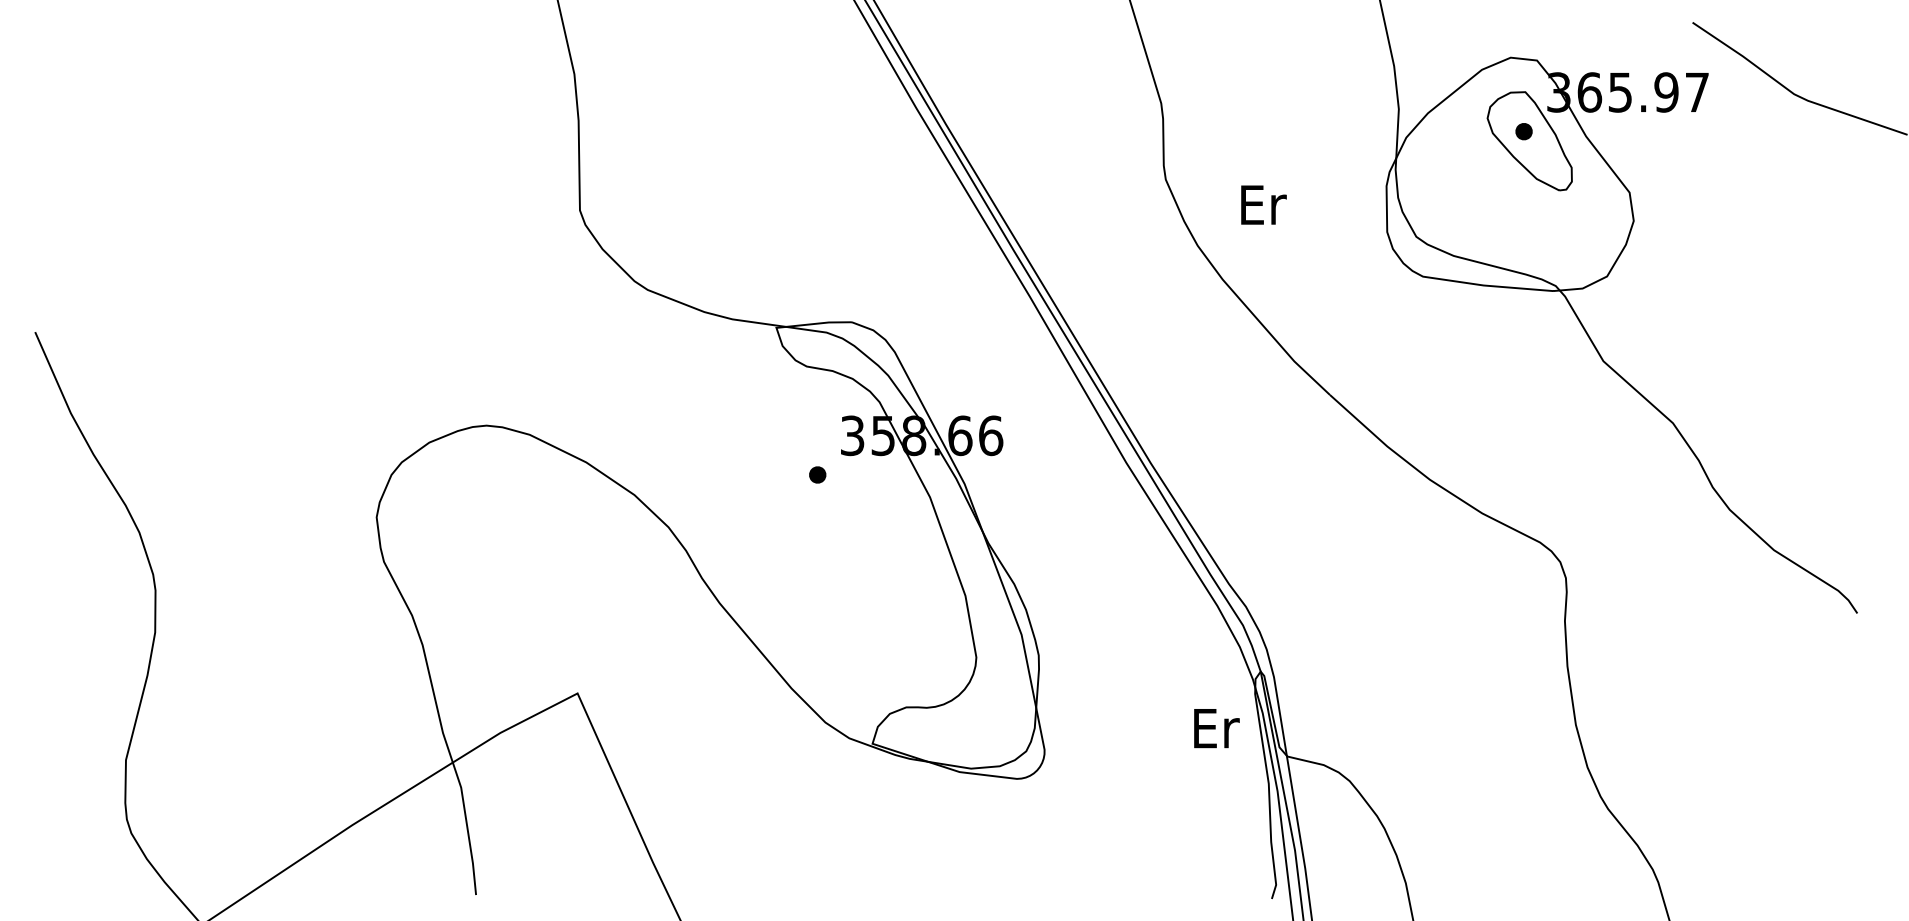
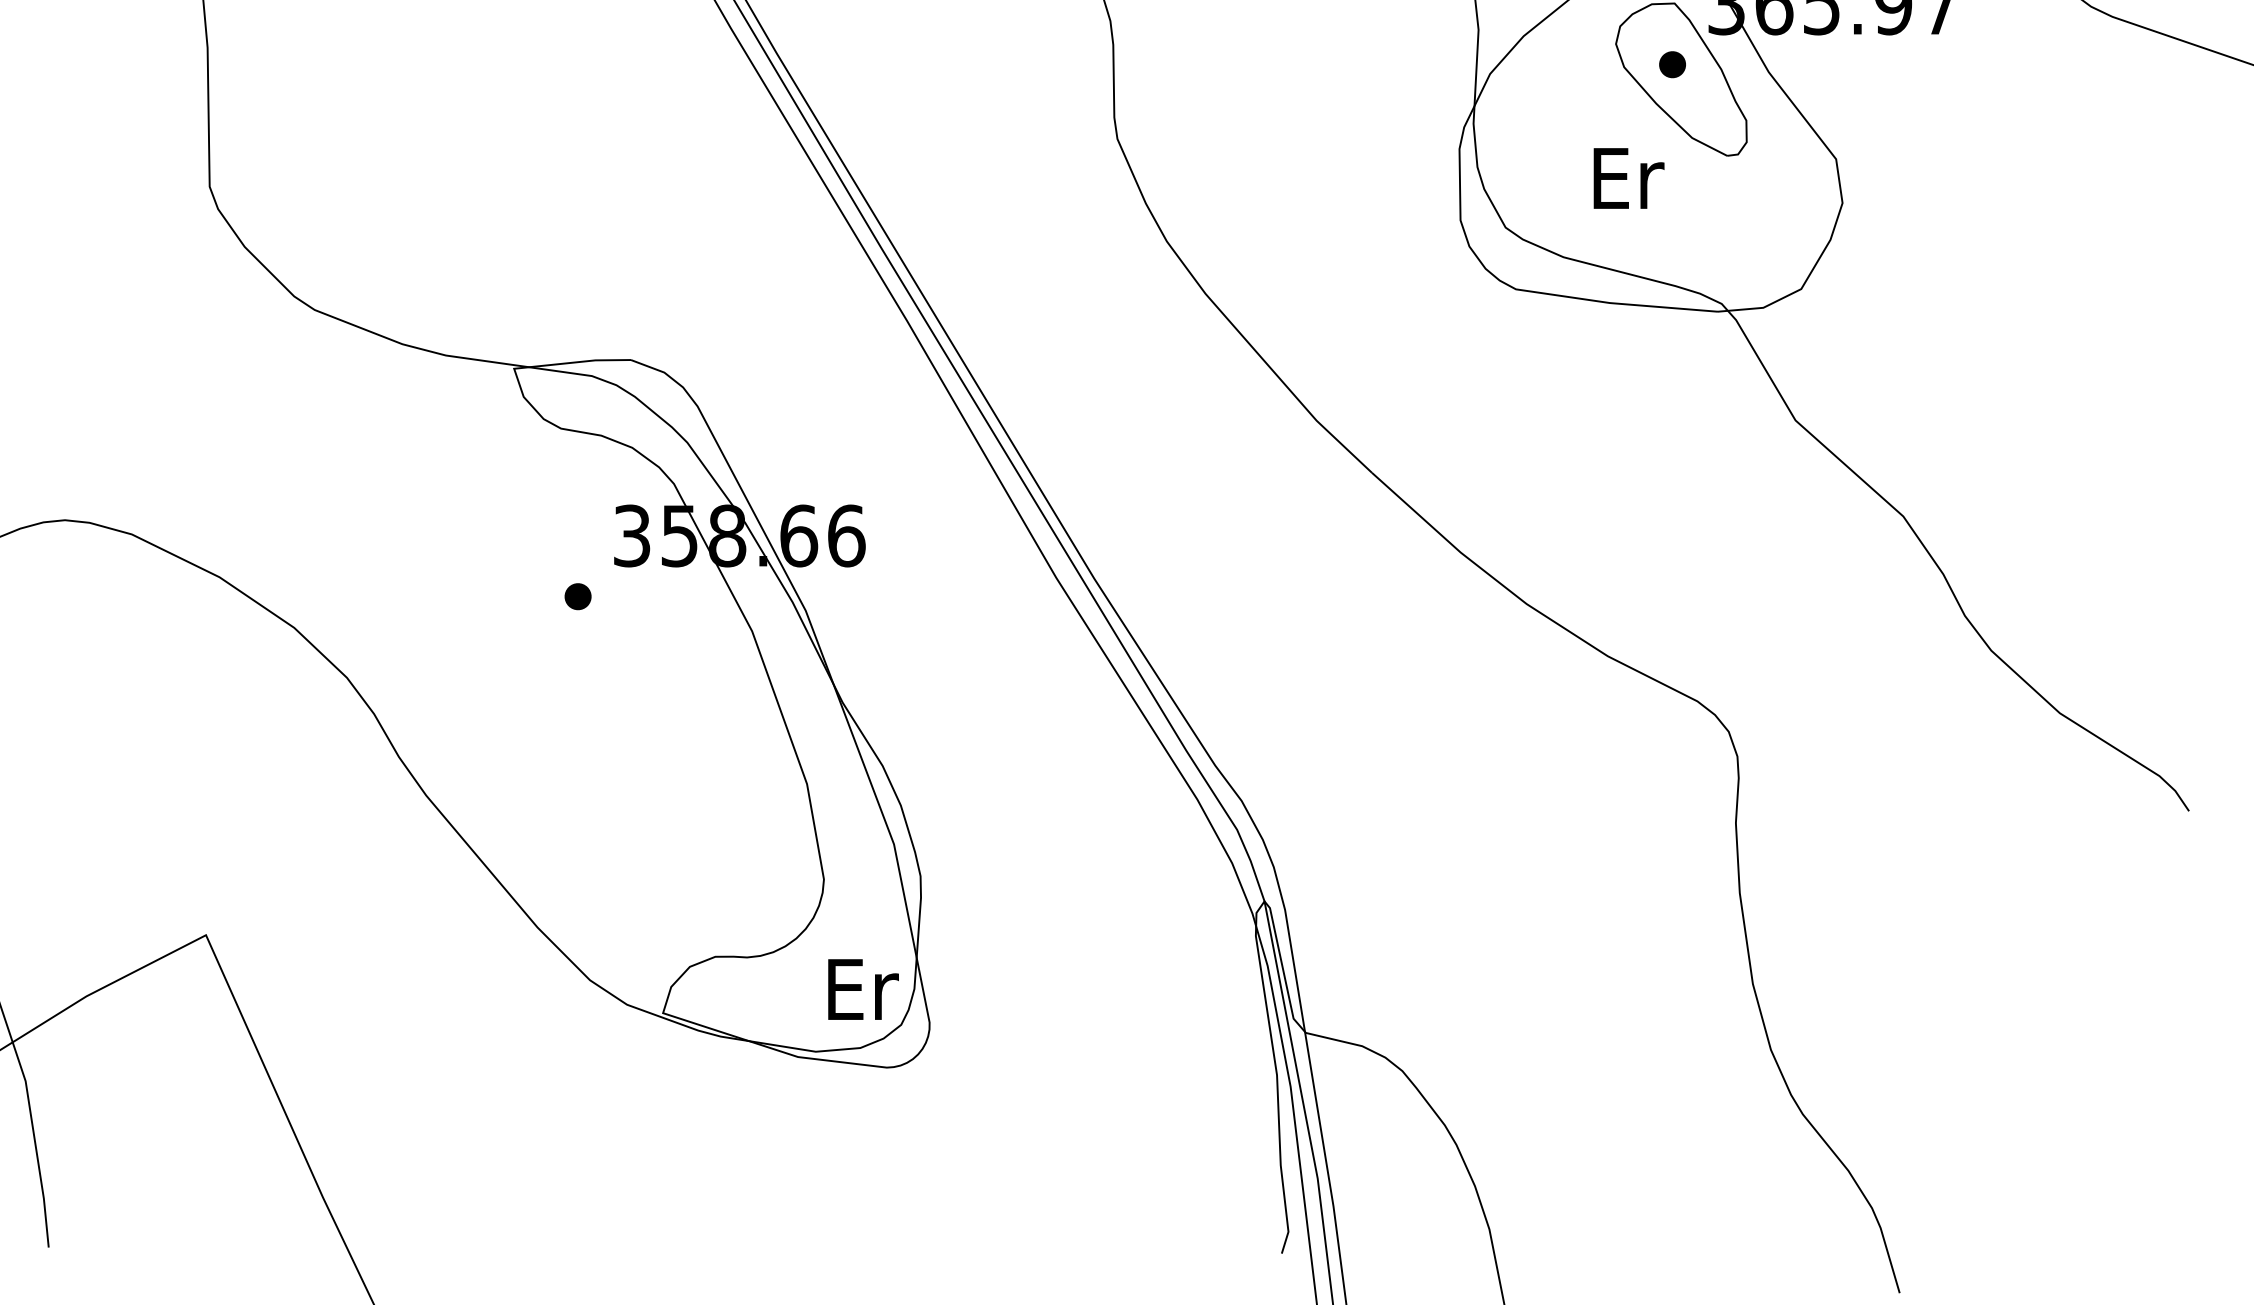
text: (1263, 204) -> (1628, 177), moved
text: (1216, 728) -> (862, 989), moved

